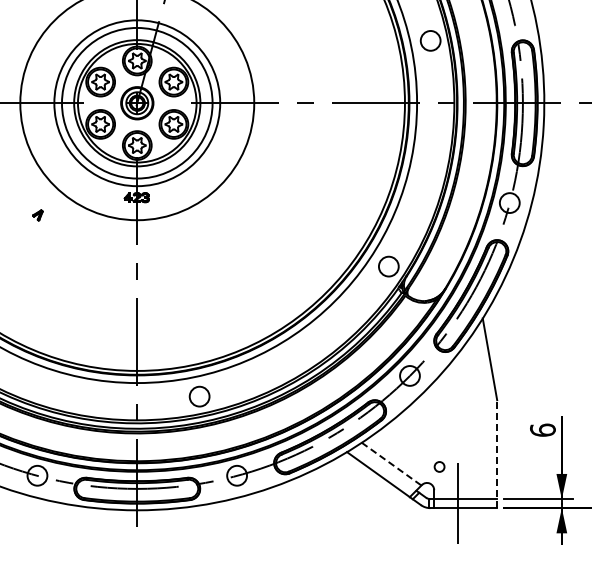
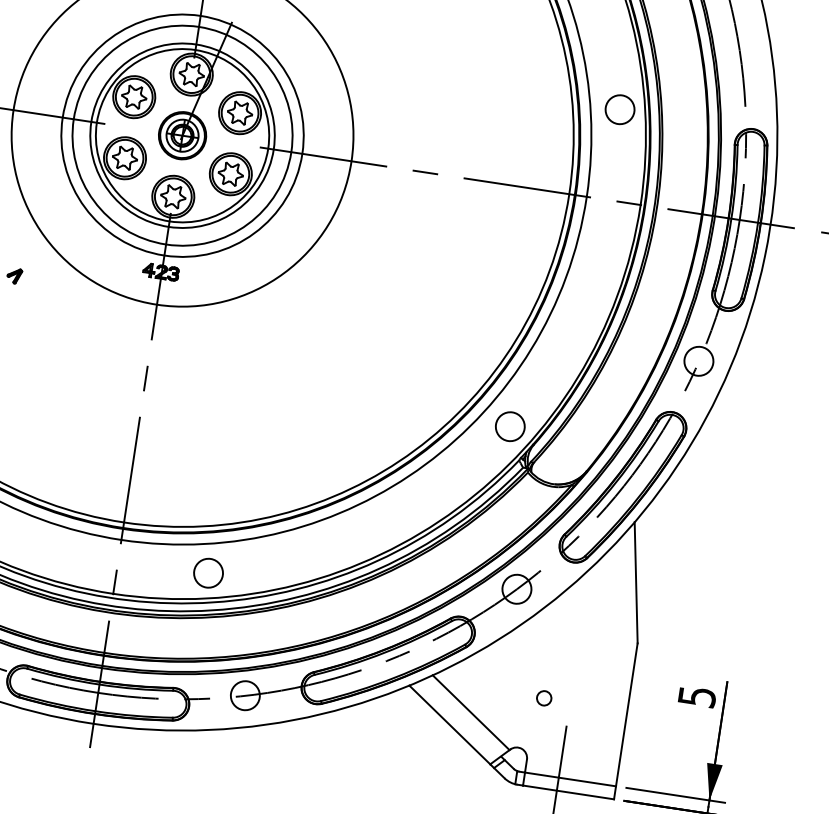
text: (542, 429) -> (696, 695), 6 -> 5
line: (497, 454) -> (626, 721), dashed -> solid
line: (391, 464) -> (470, 713), dashed -> solid
circle: (439, 466) -> (544, 697), moved

